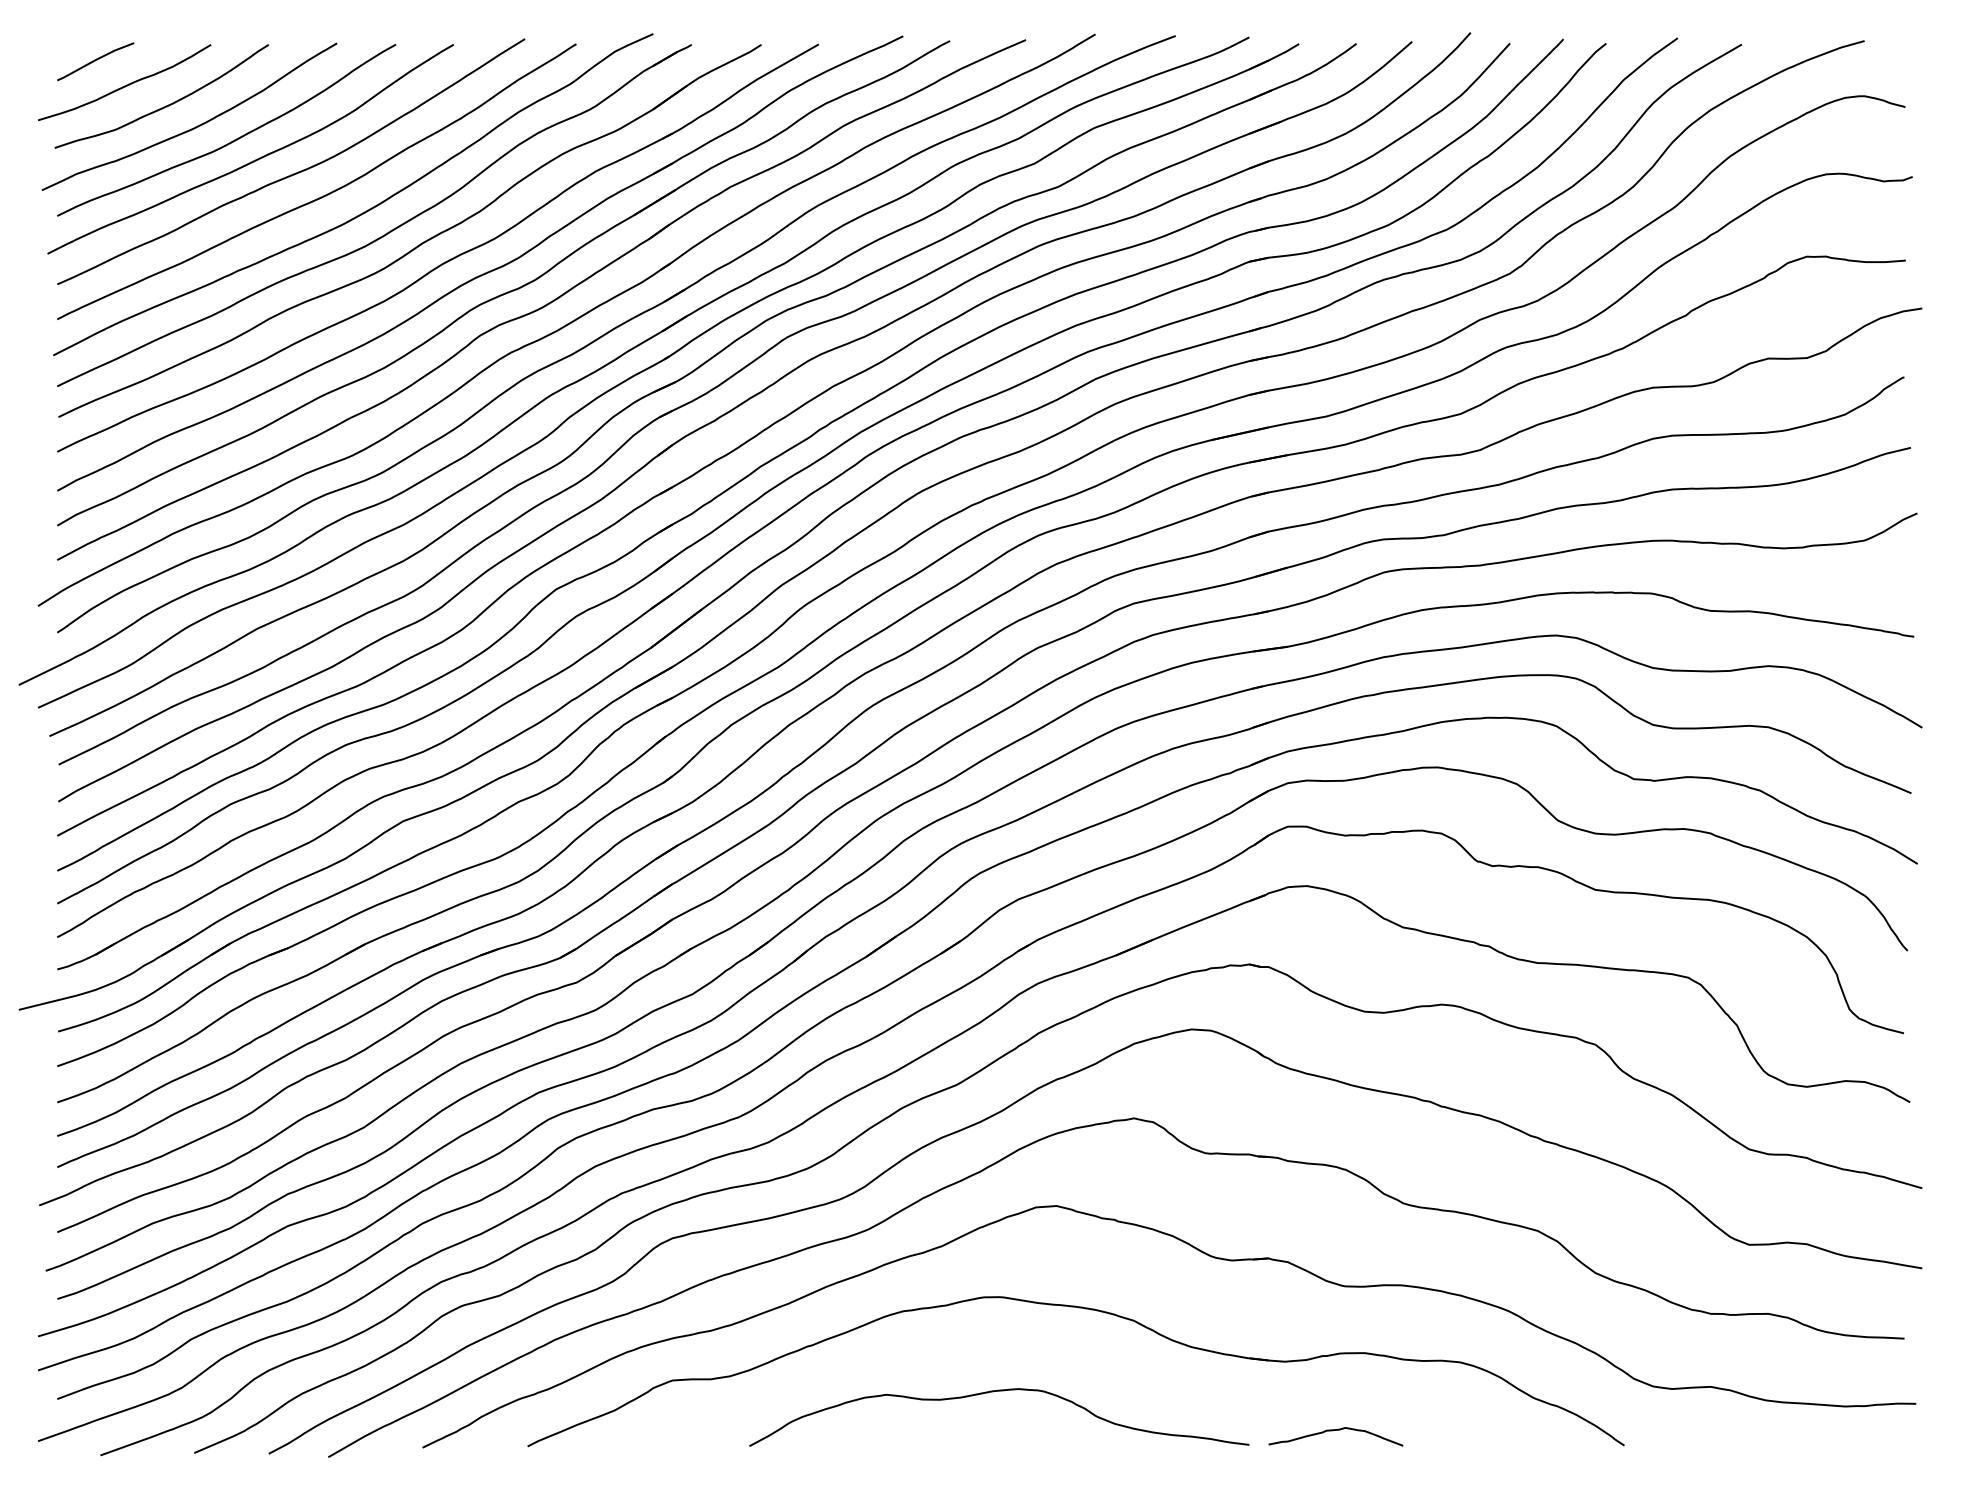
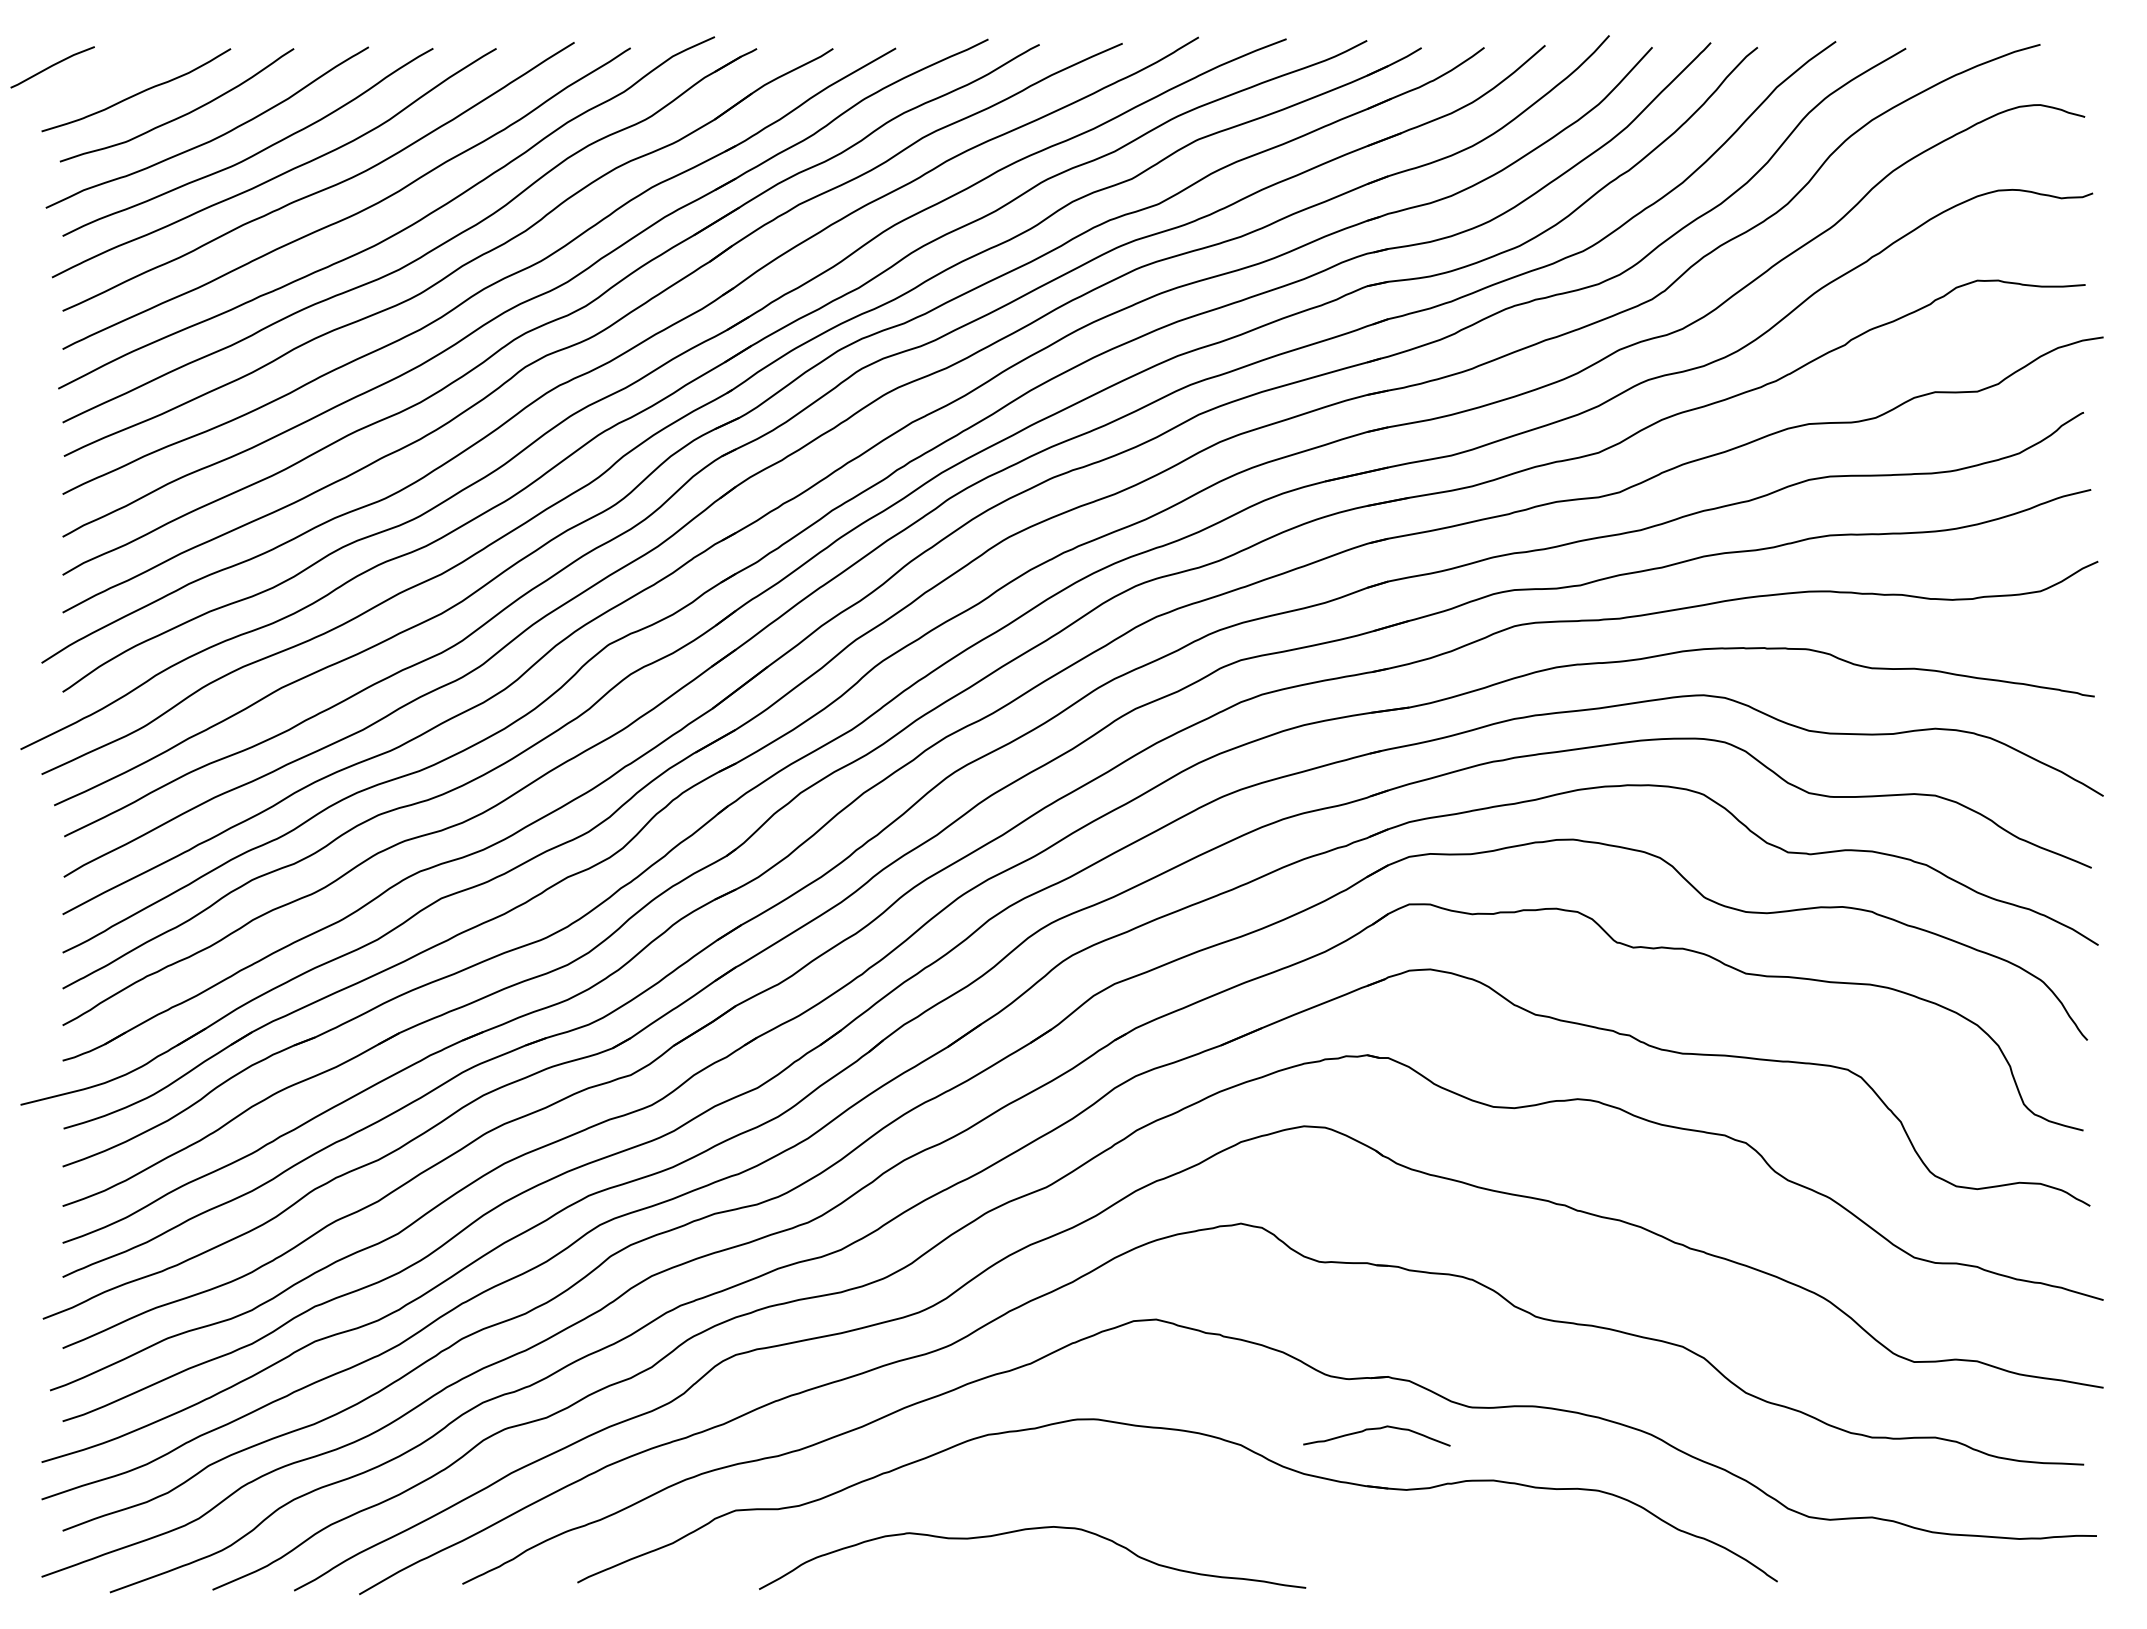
line: (95, 60) -> (52, 66), moved
curve: (993, 1392) -> (1026, 1530), moved
curve: (1335, 1430) -> (1376, 1429), moved

